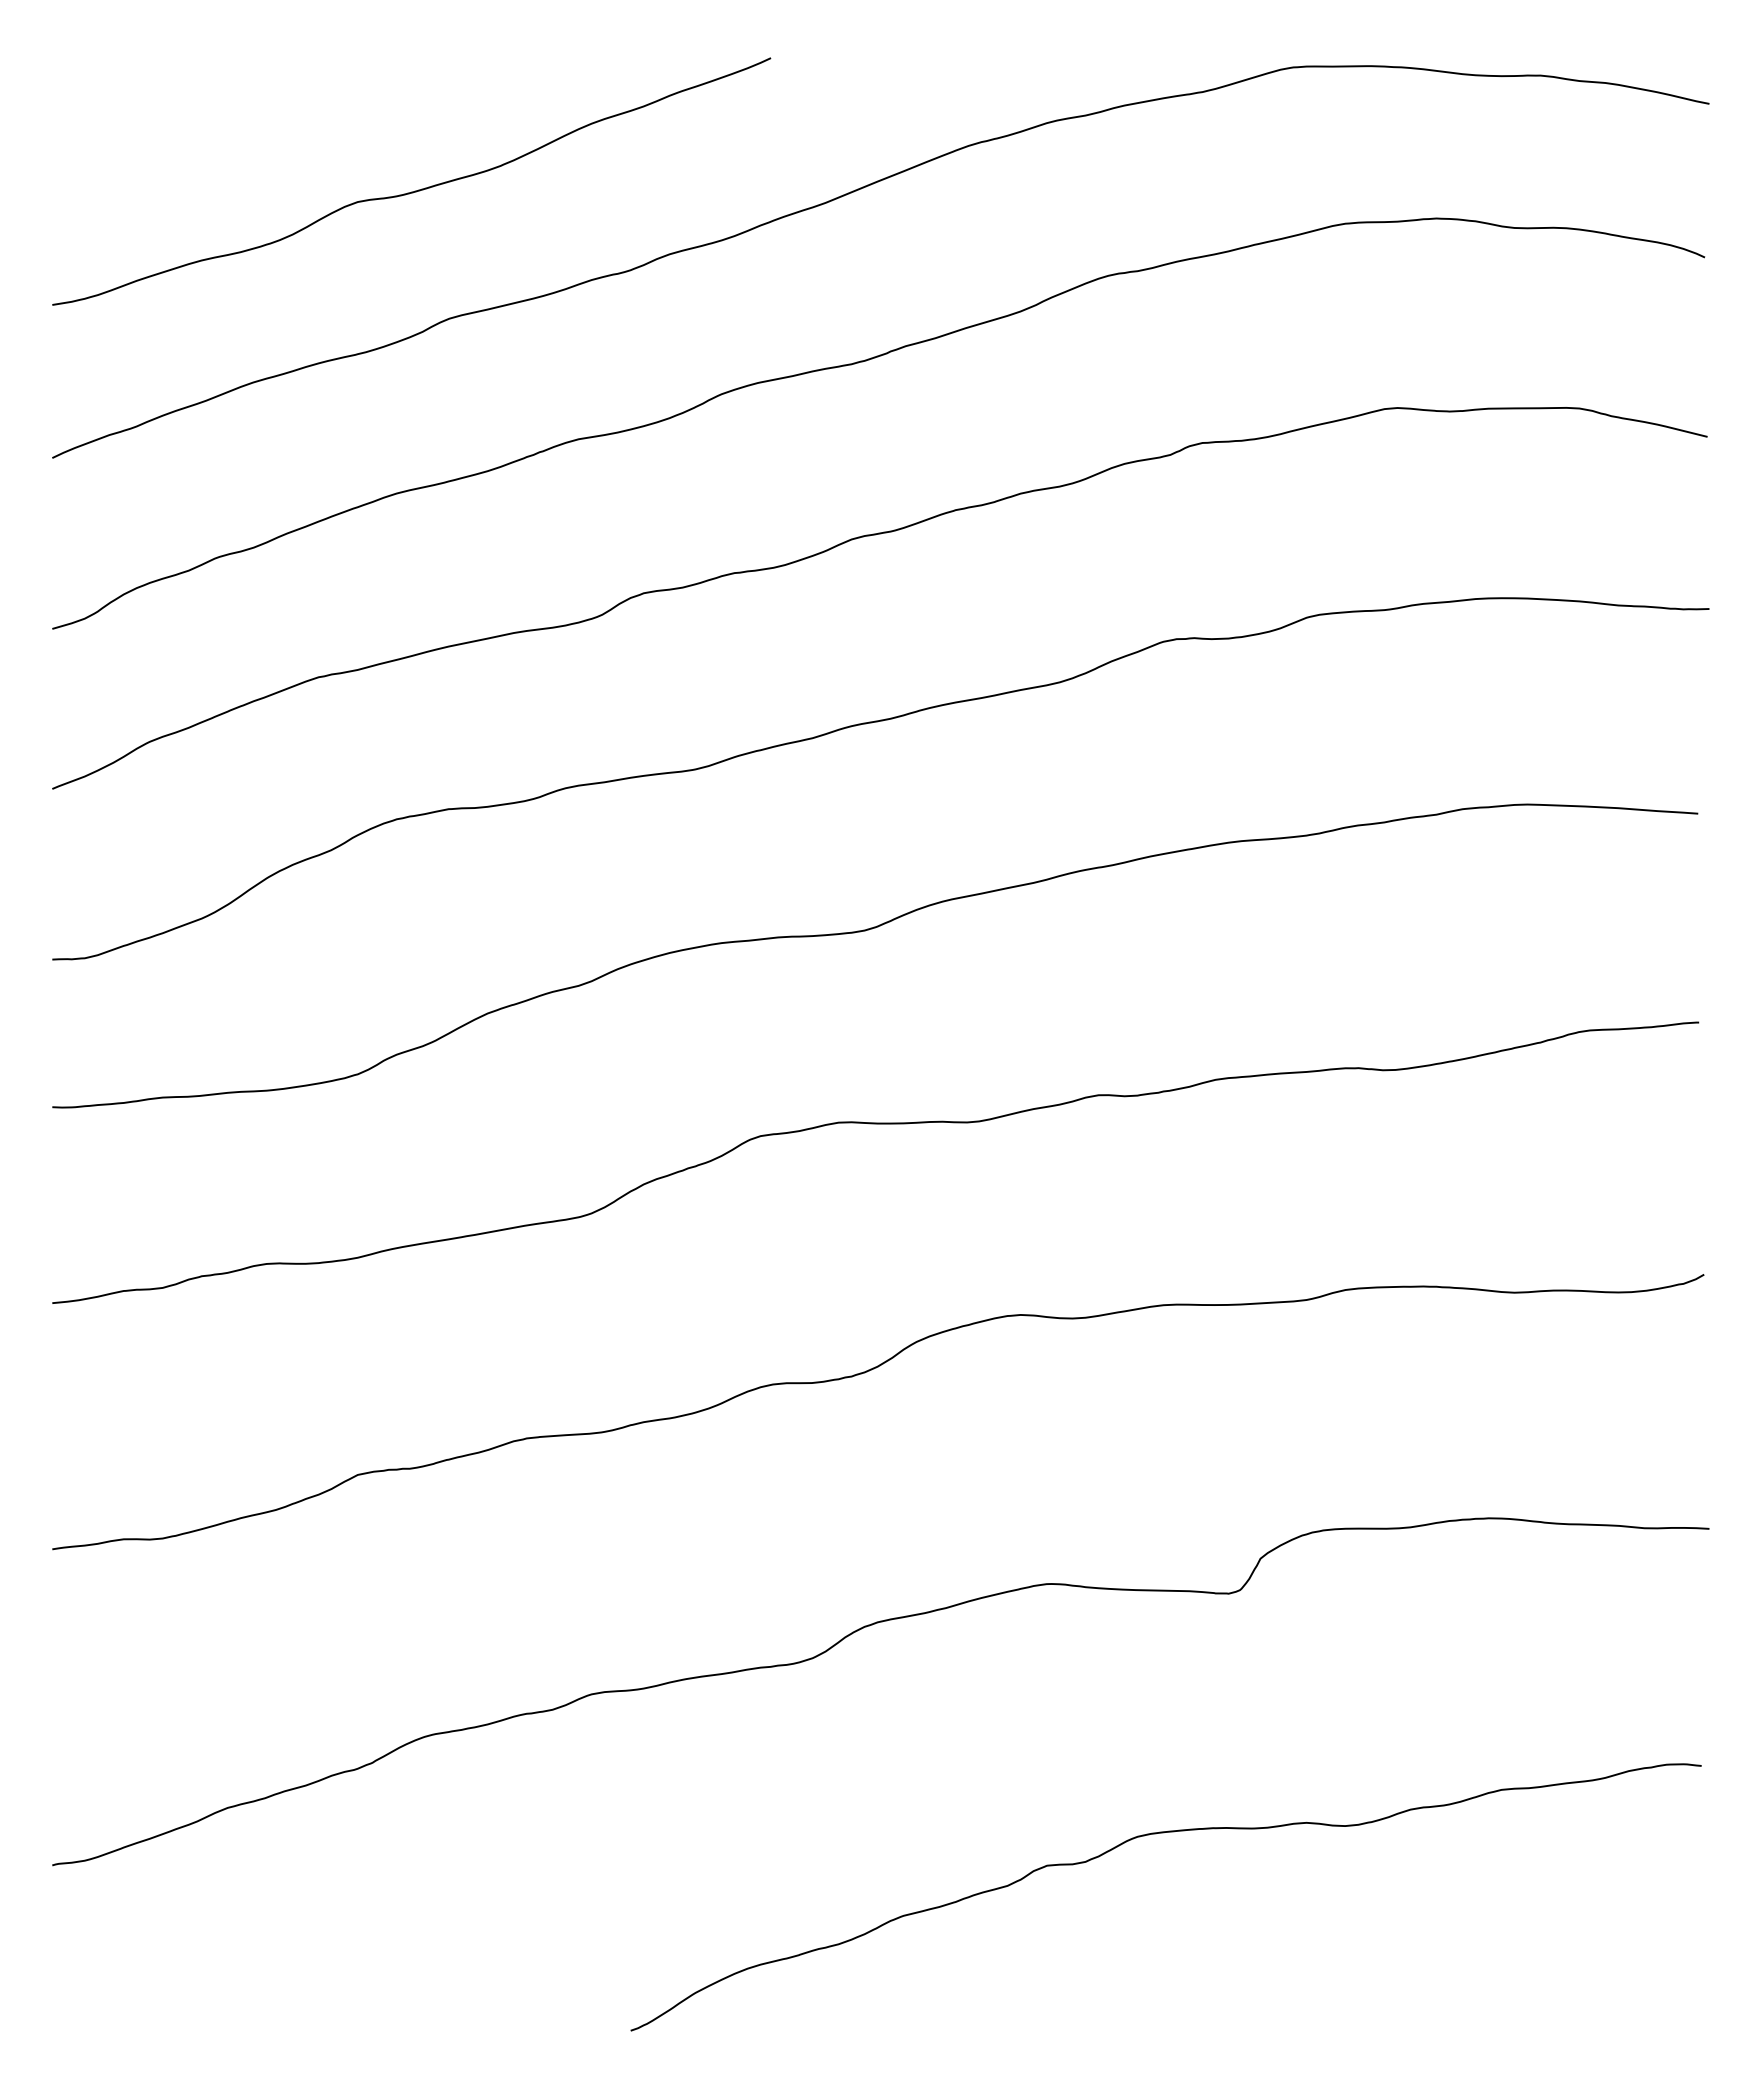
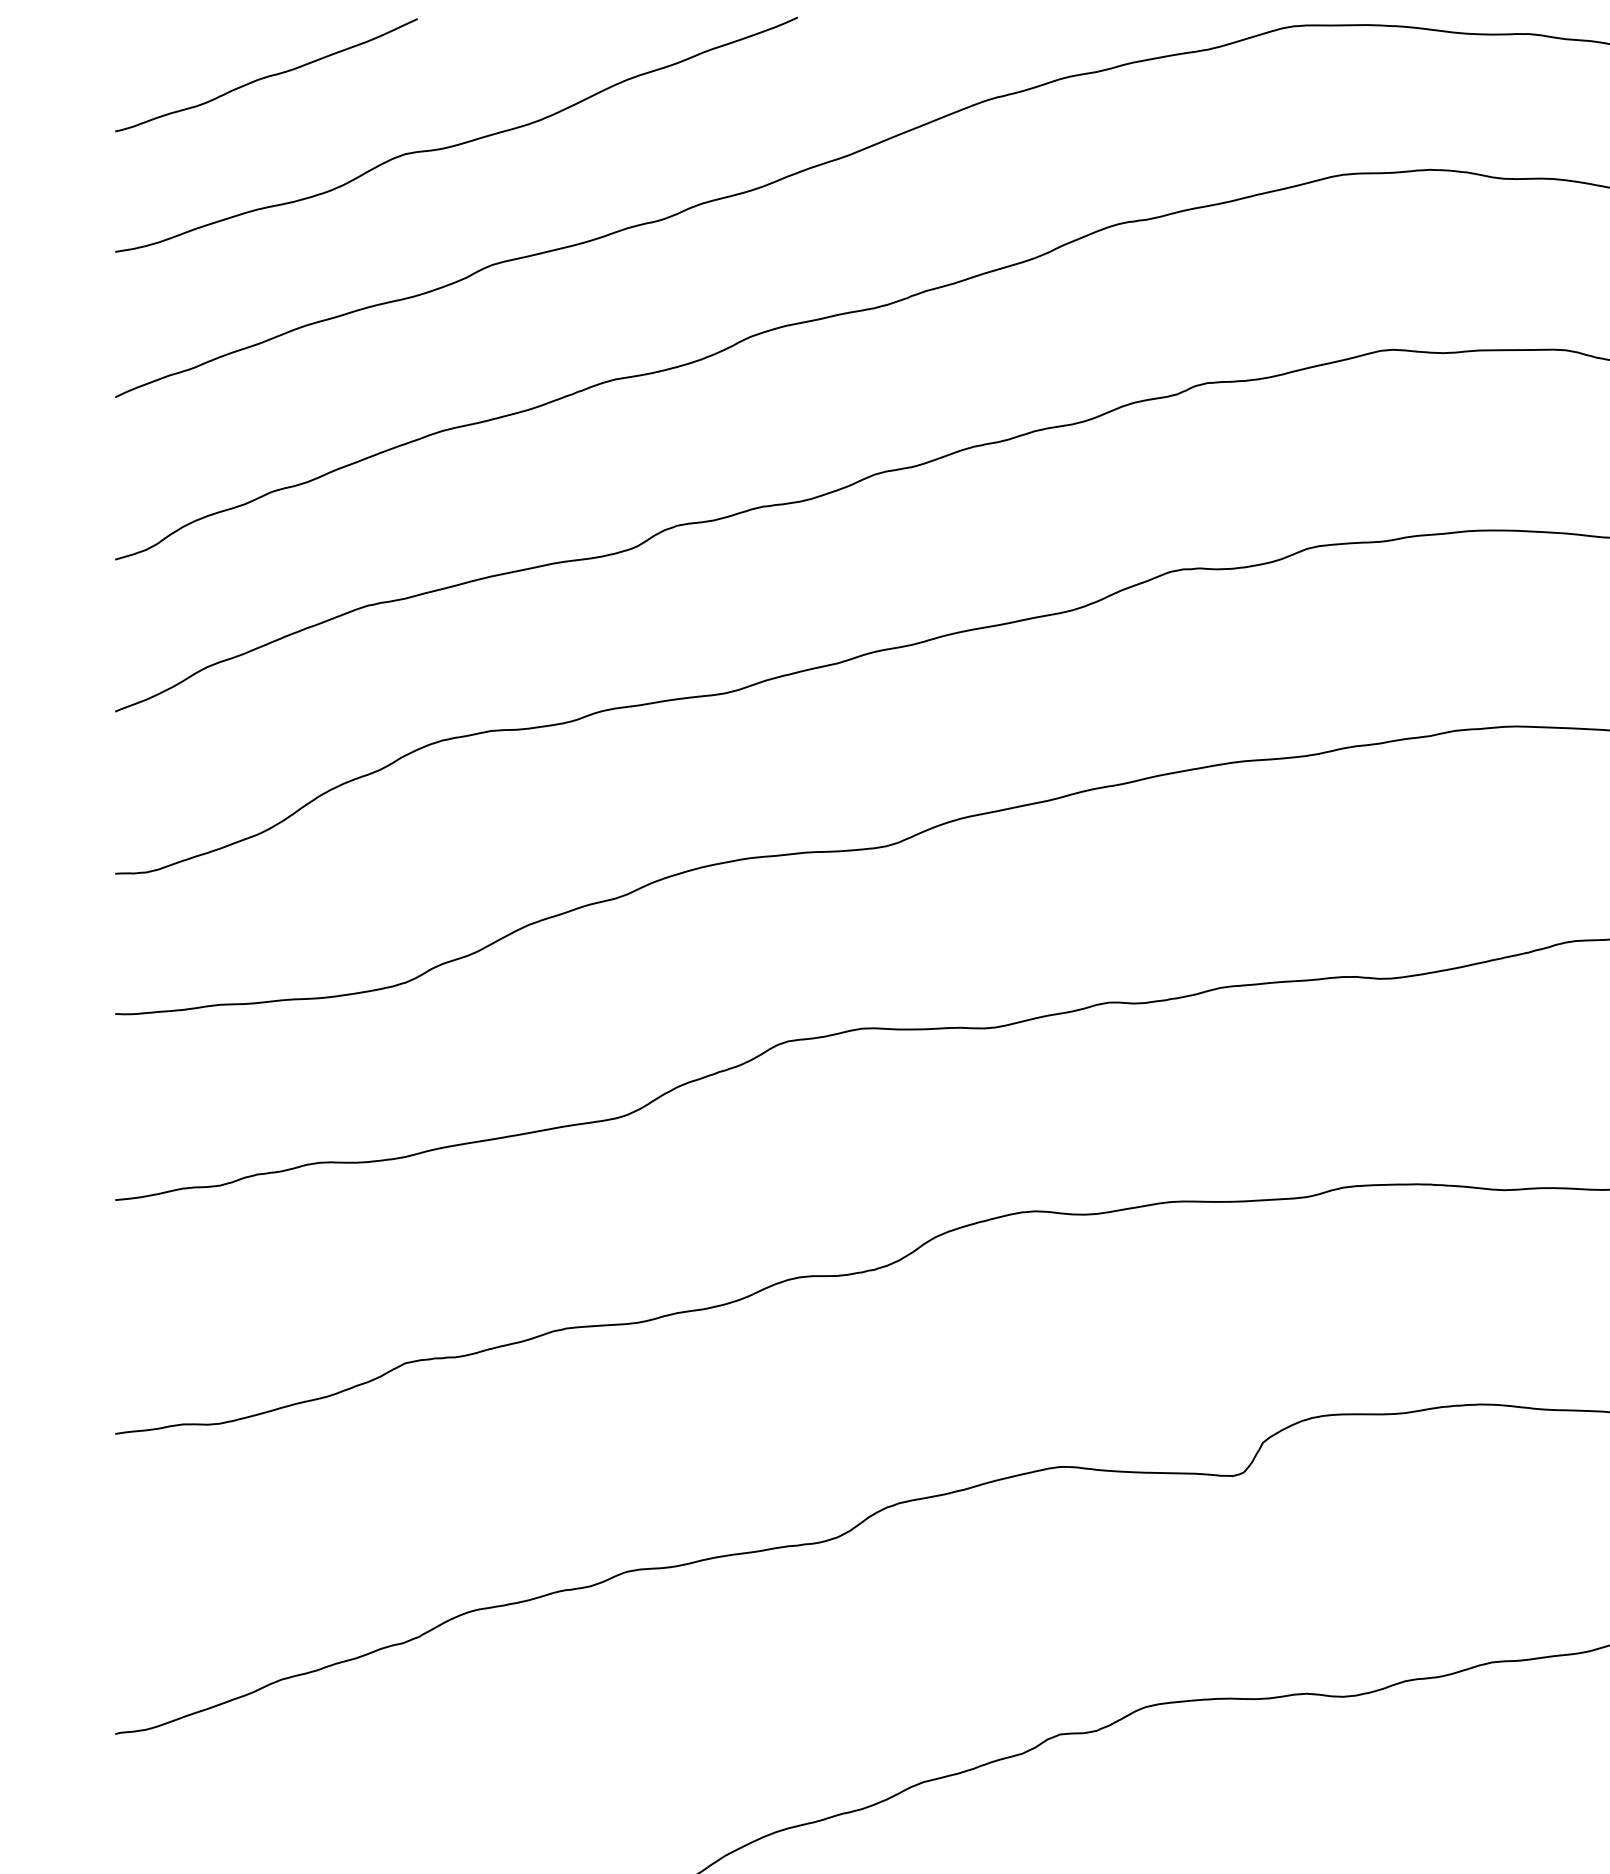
curve: (212, 119) -> (267, 75), added

